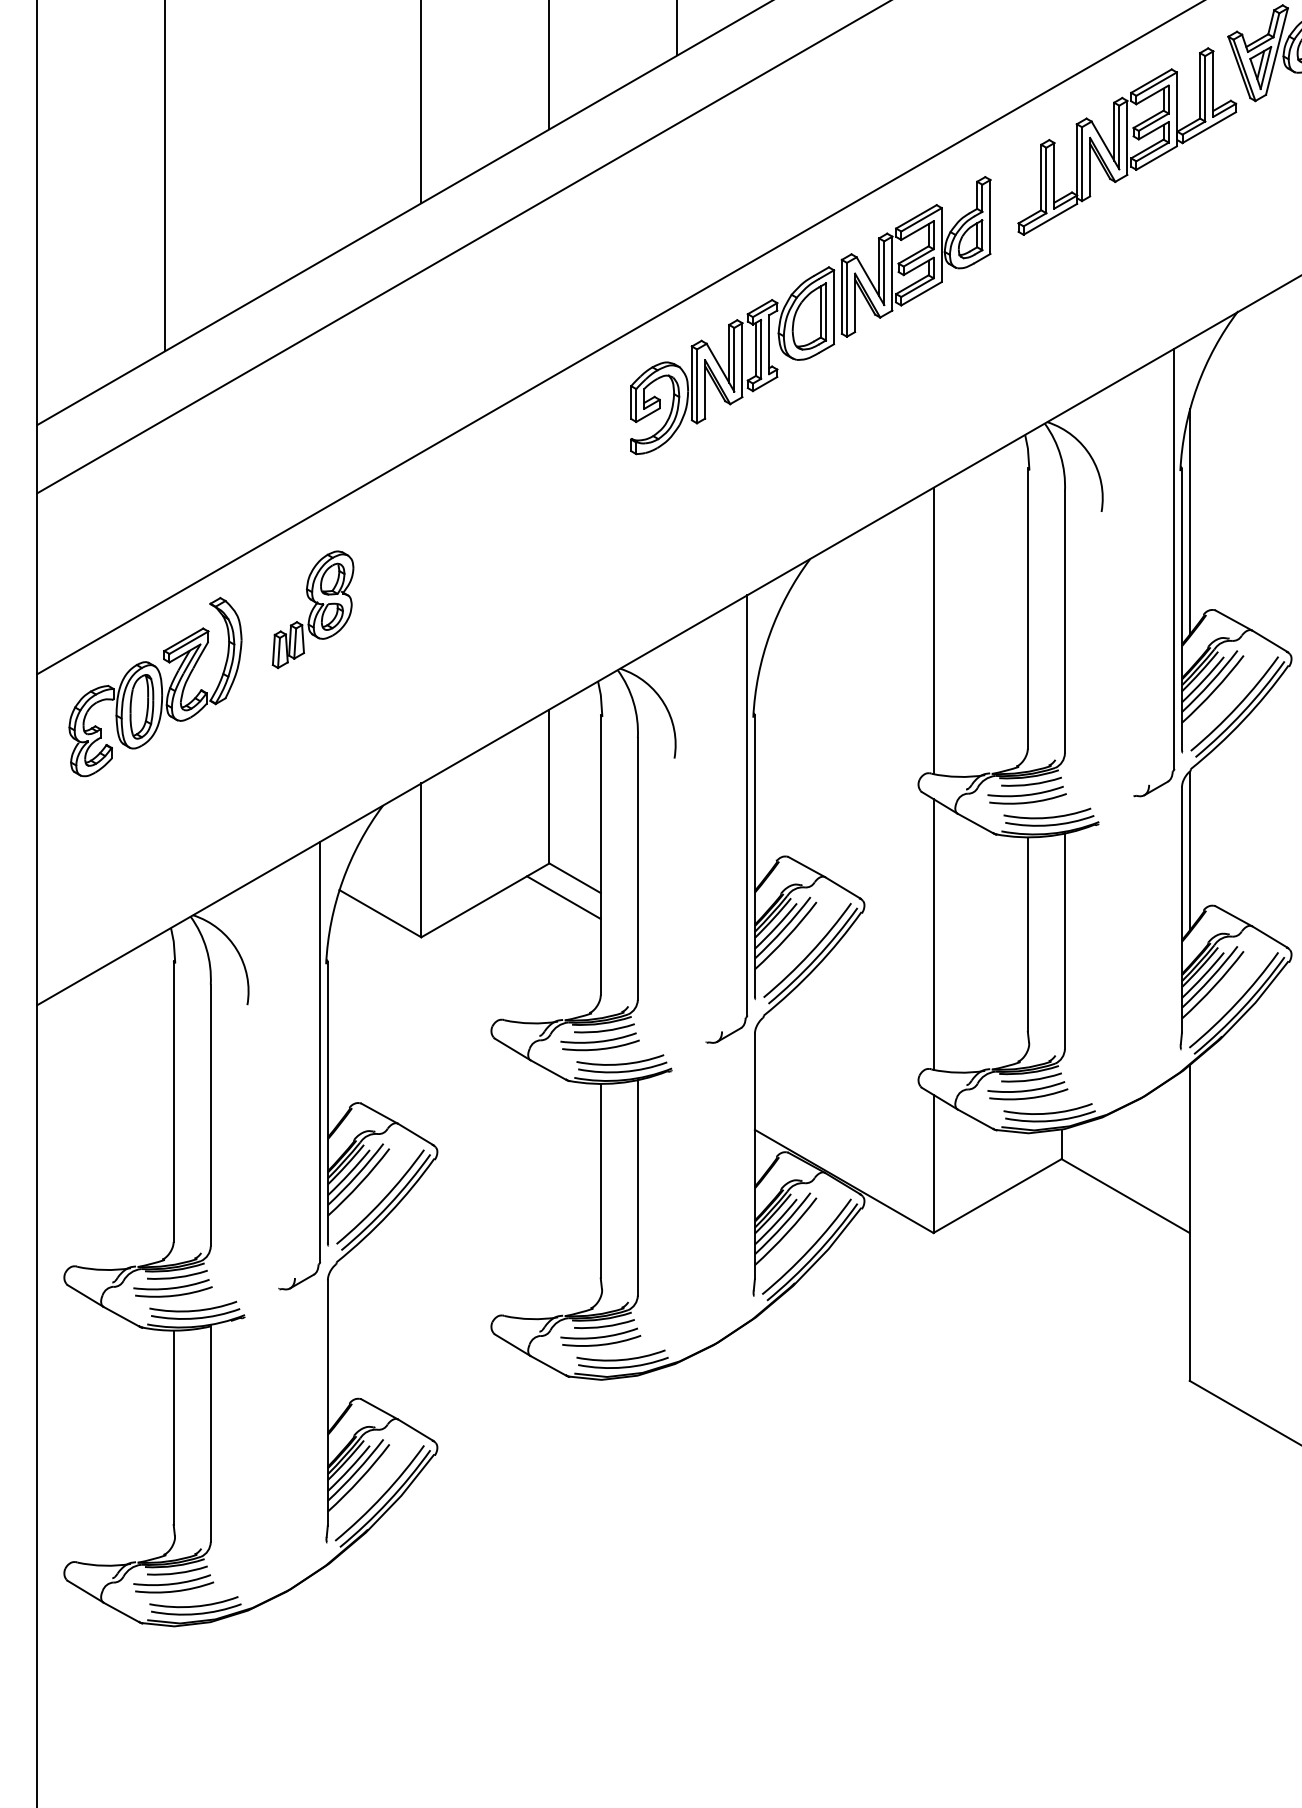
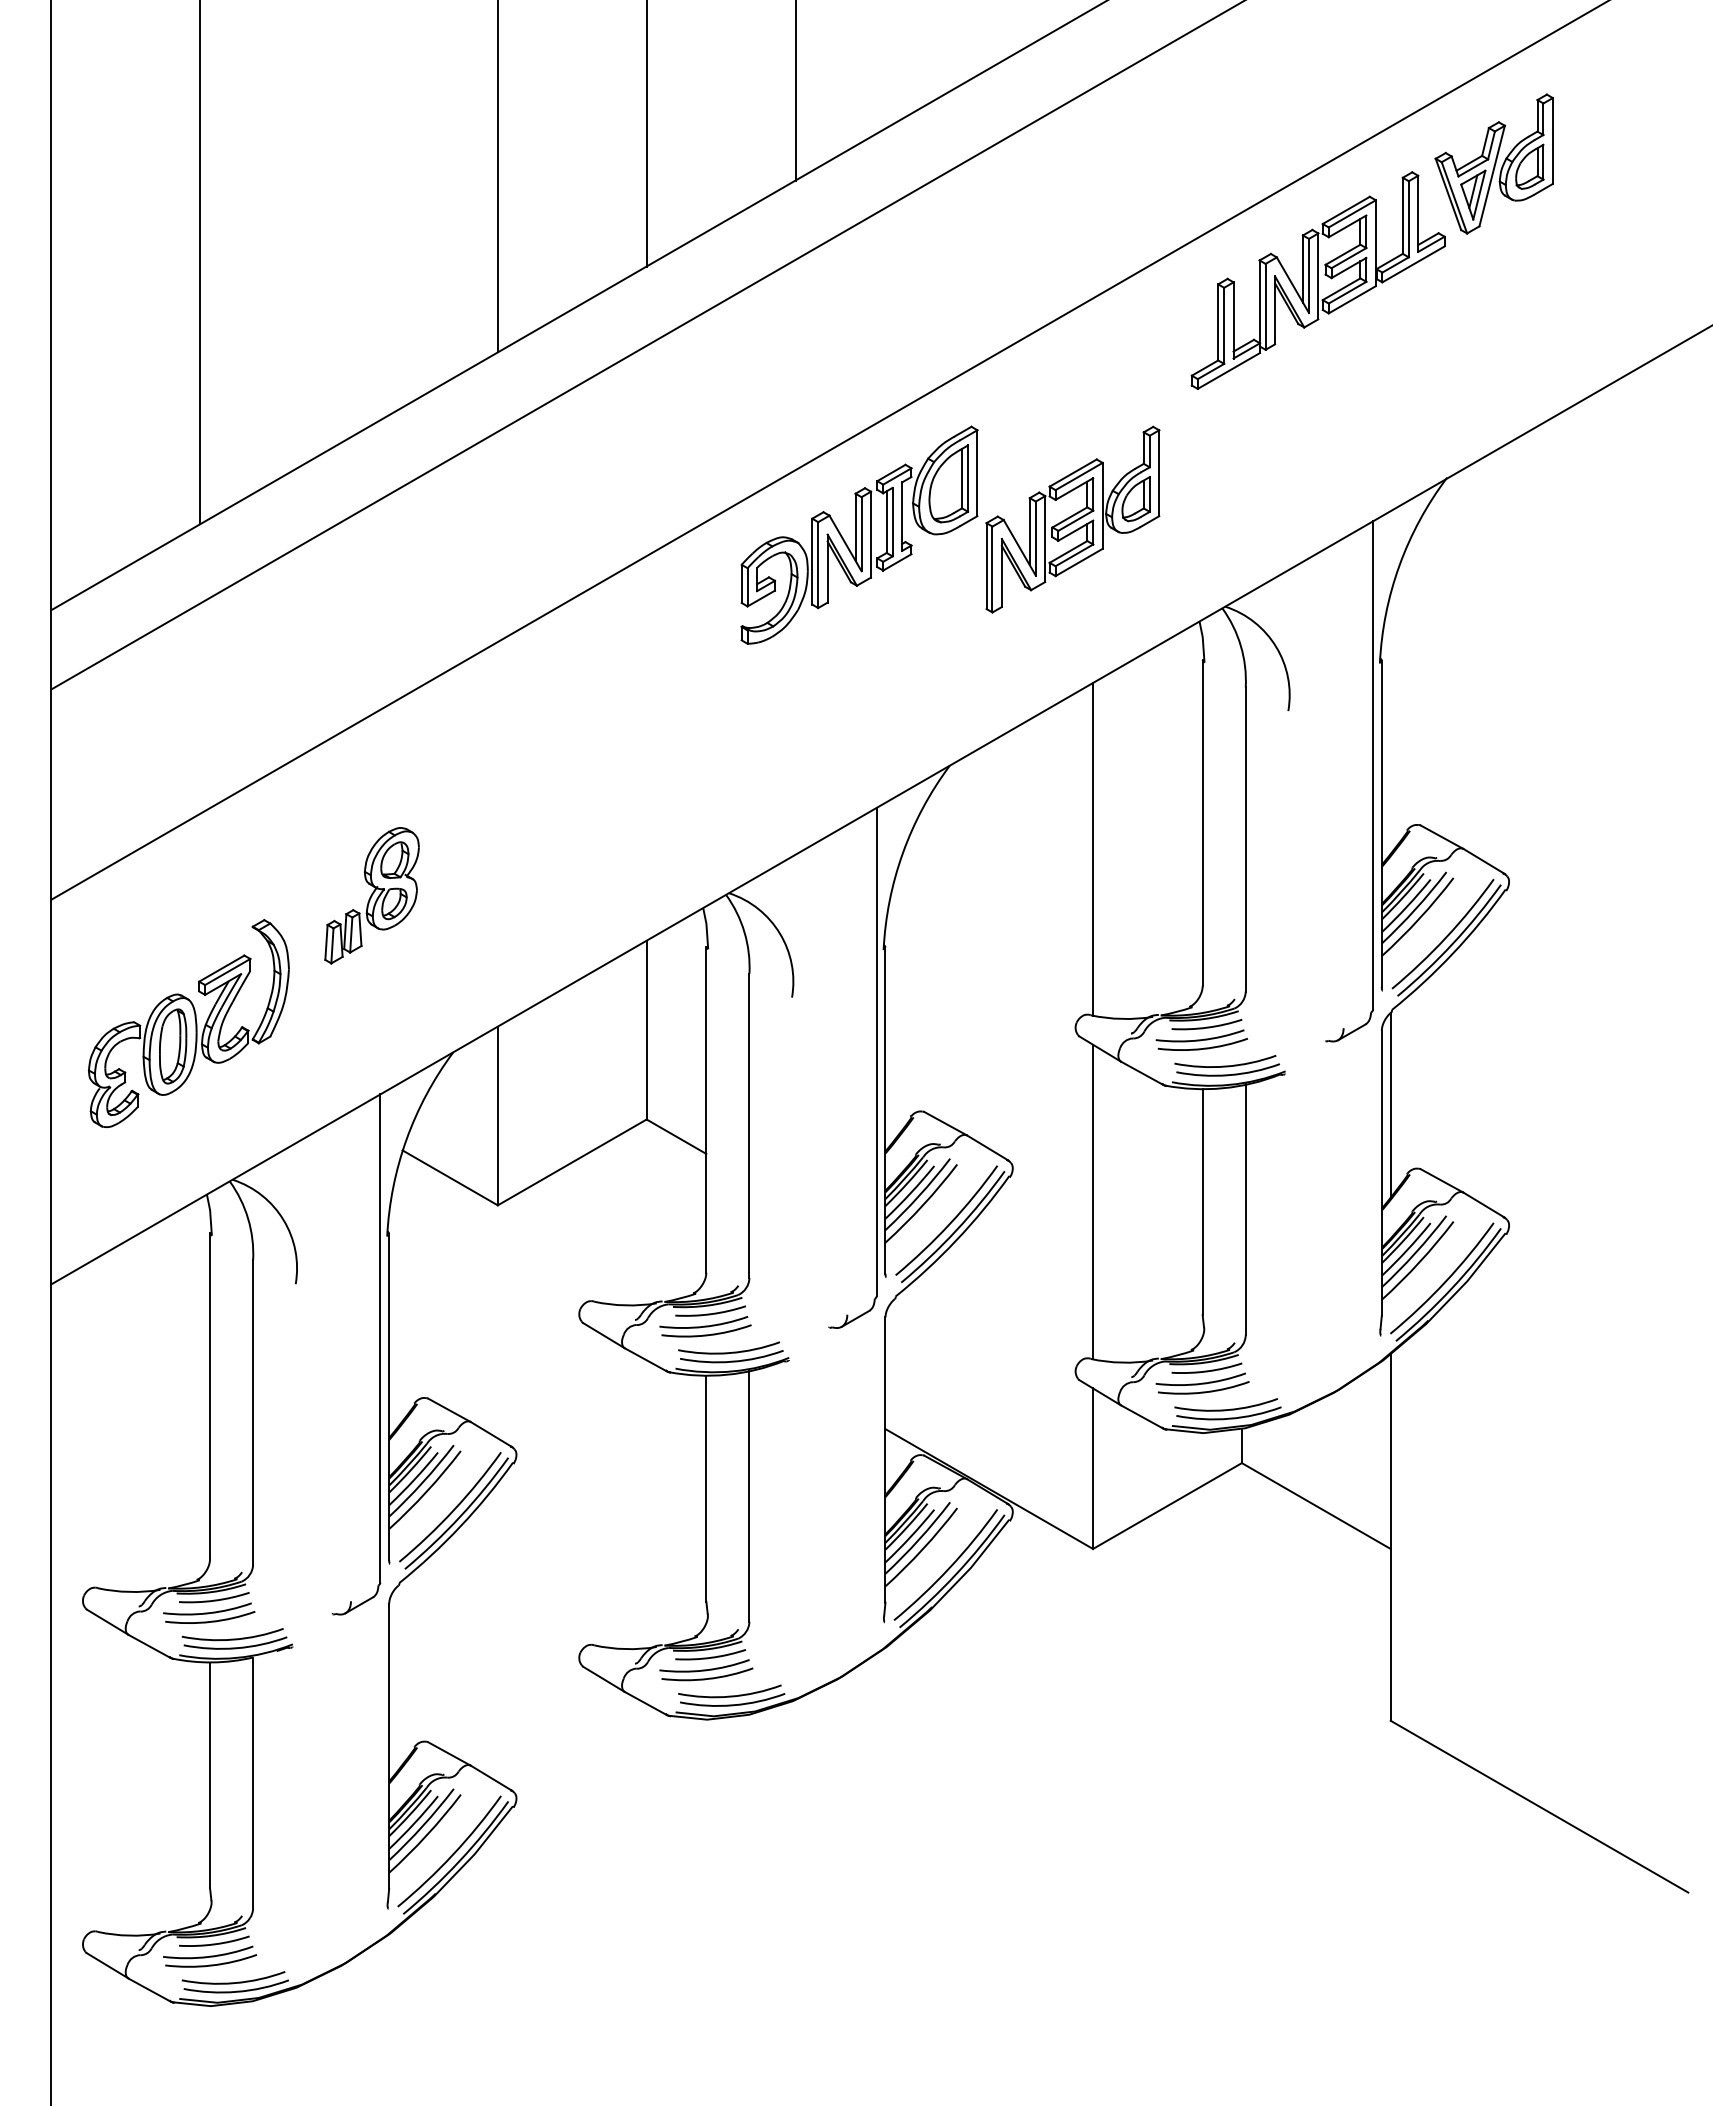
part: (915, 256) -> (1072, 519), moved
line: (1189, 521) -> (1390, 722), removed
part: (312, 609) -> (371, 895), moved
part: (155, 687) -> (188, 1023), moved
line: (563, 897) -> (663, 1159), removed

